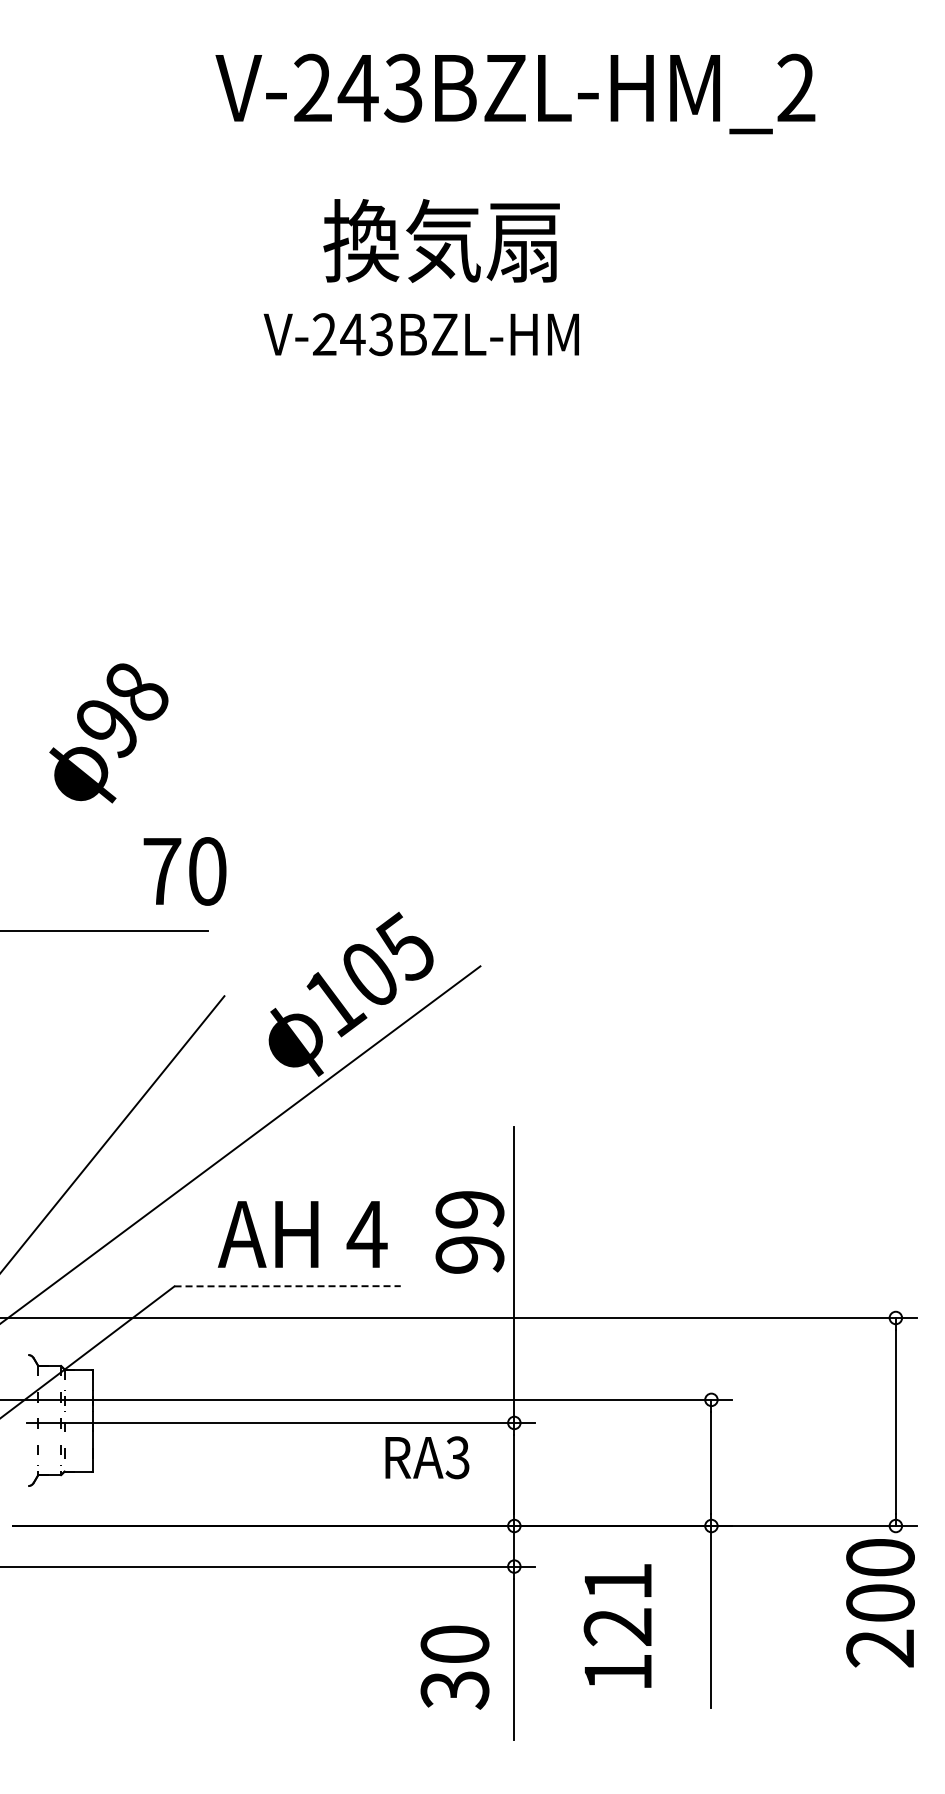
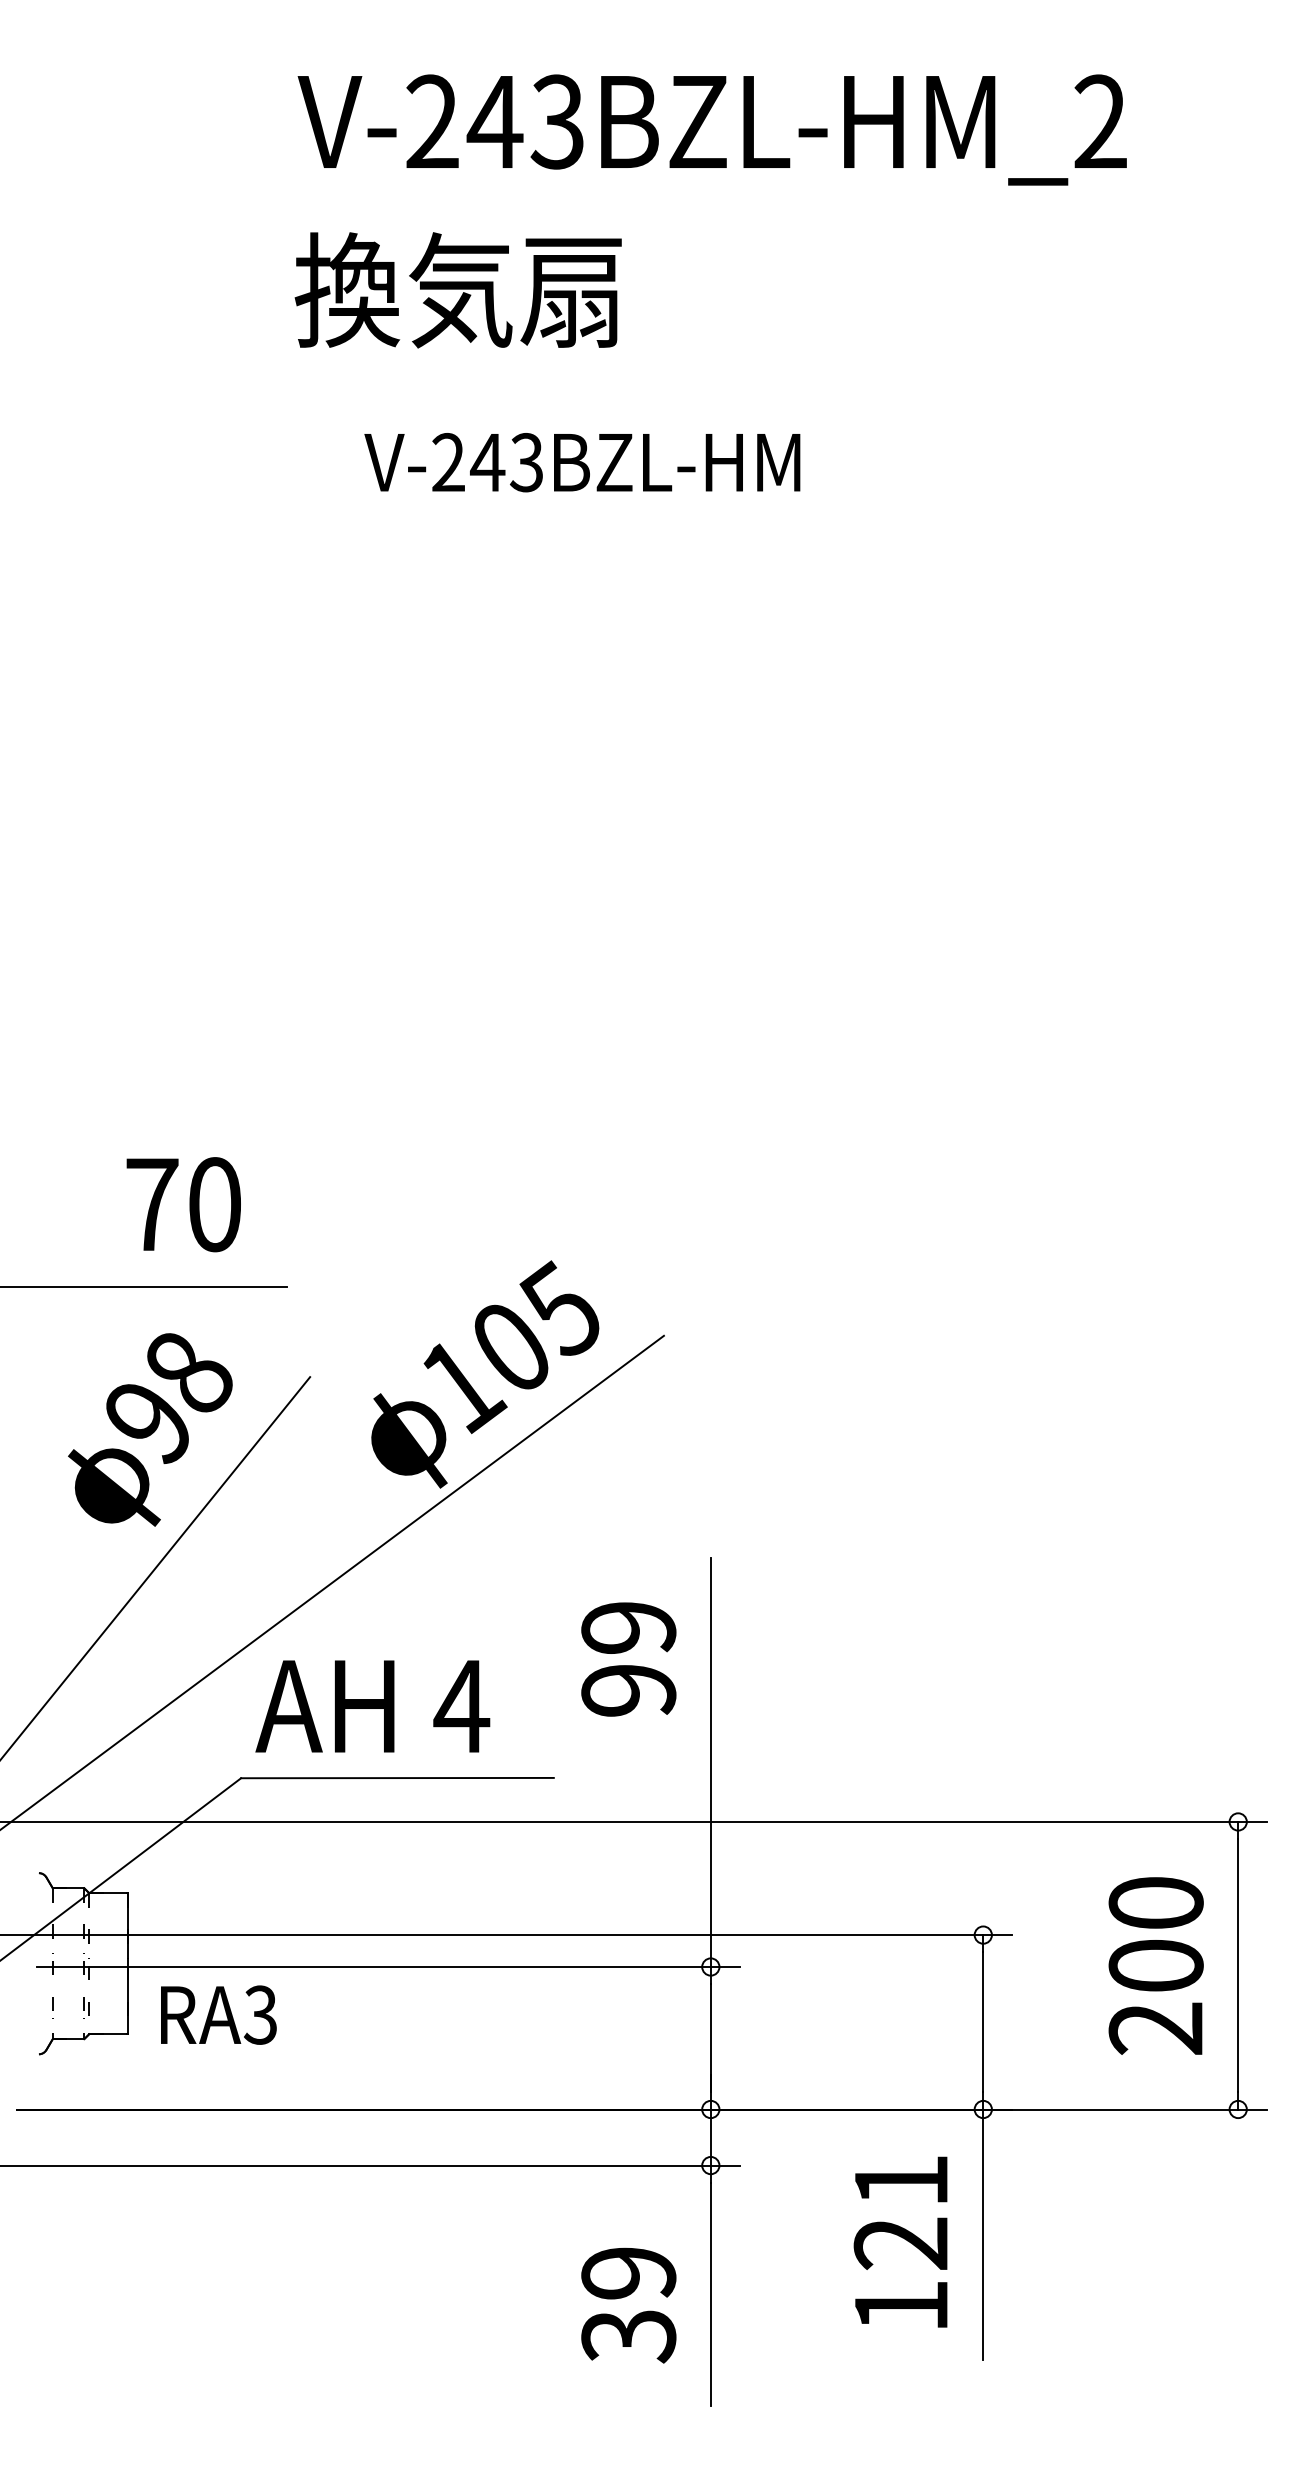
text: (441, 240) -> (458, 289), moved
text: (108, 733) -> (149, 1430), moved
text: (184, 871) -> (183, 1204), moved
text: (469, 1232) -> (628, 1659), moved
text: (302, 1234) -> (372, 1706), moved
line: (288, 1286) -> (398, 1778), dashed -> solid
text: (427, 1457) -> (218, 2014), moved
text: (880, 1603) -> (1156, 1966), moved
text: (617, 1625) -> (900, 2241), moved
text: (454, 1644) -> (628, 2273), 30 -> 39

